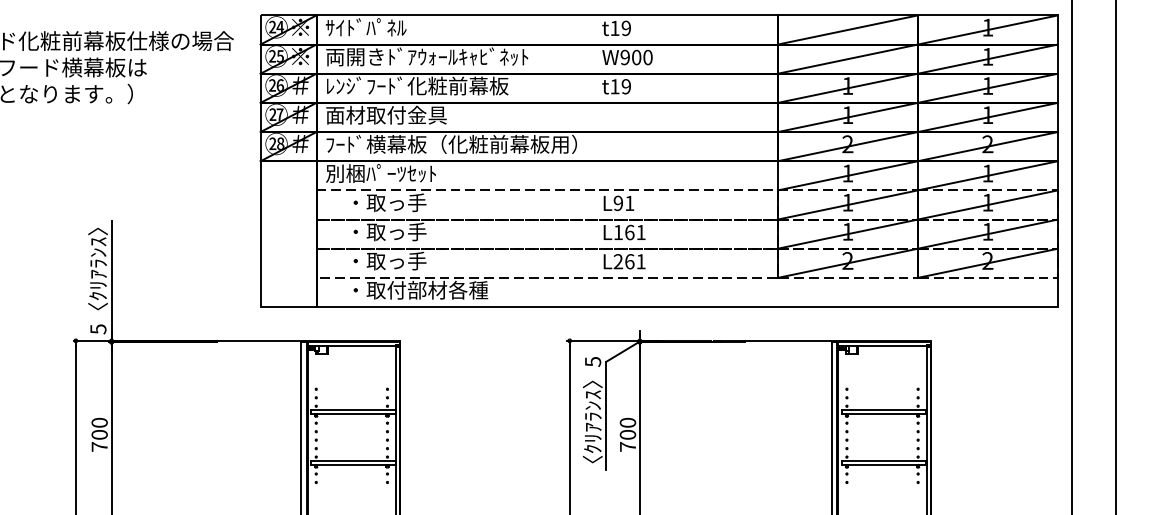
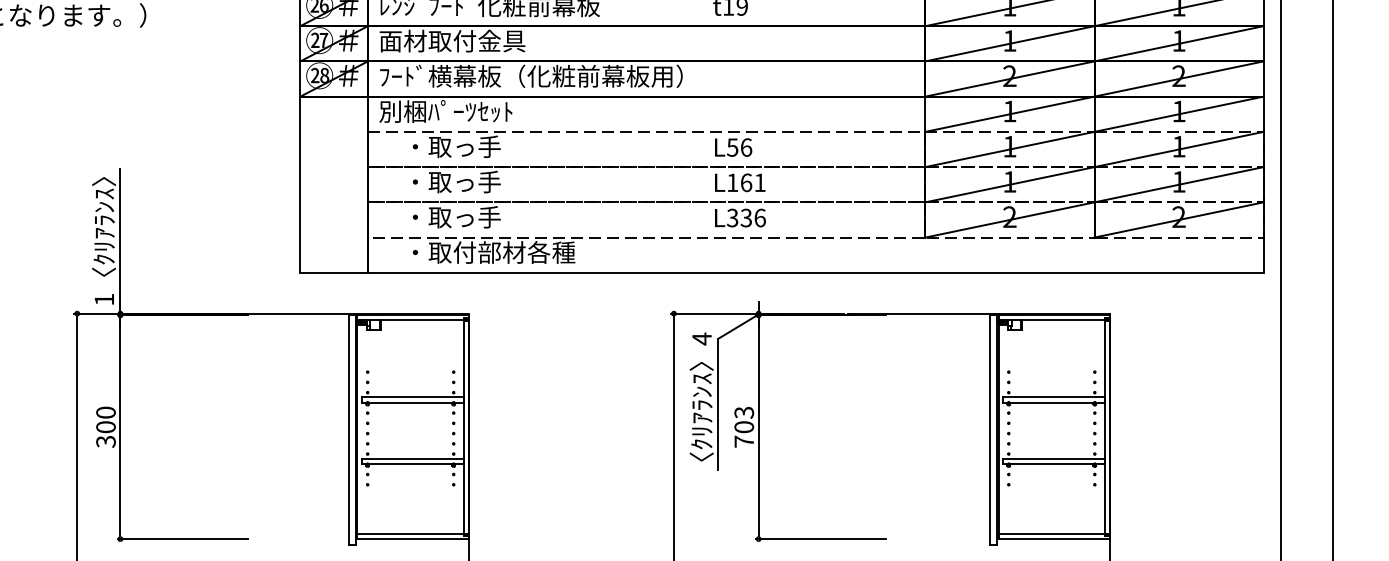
text: (623, 203) -> (738, 147), L91 -> L56
text: (629, 261) -> (746, 217), L261 -> L336
text: (98, 329) -> (104, 299), 5 -> 1
text: (593, 361) -> (702, 338), 5 -> 4
text: (628, 422) -> (744, 412), 700 -> 703
text: (99, 446) -> (105, 441), 700 -> 300

